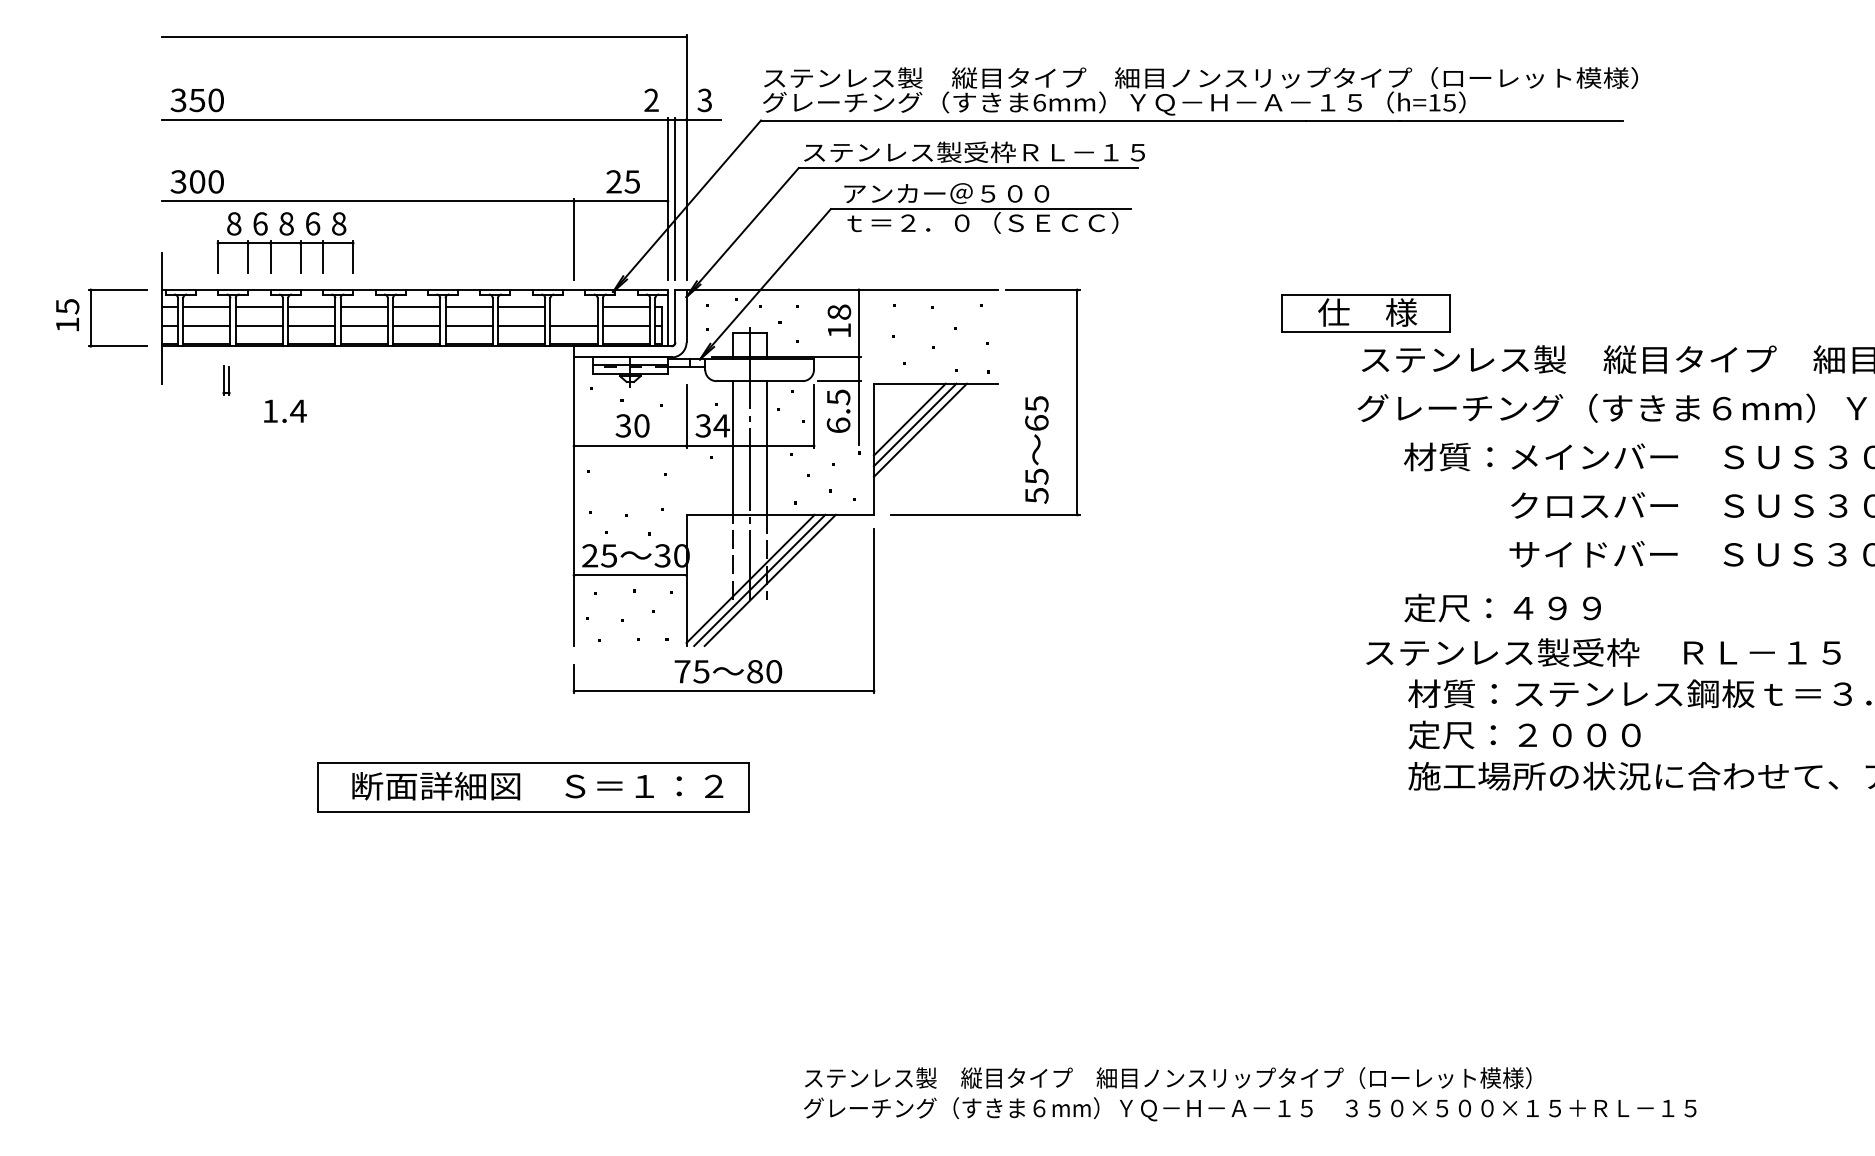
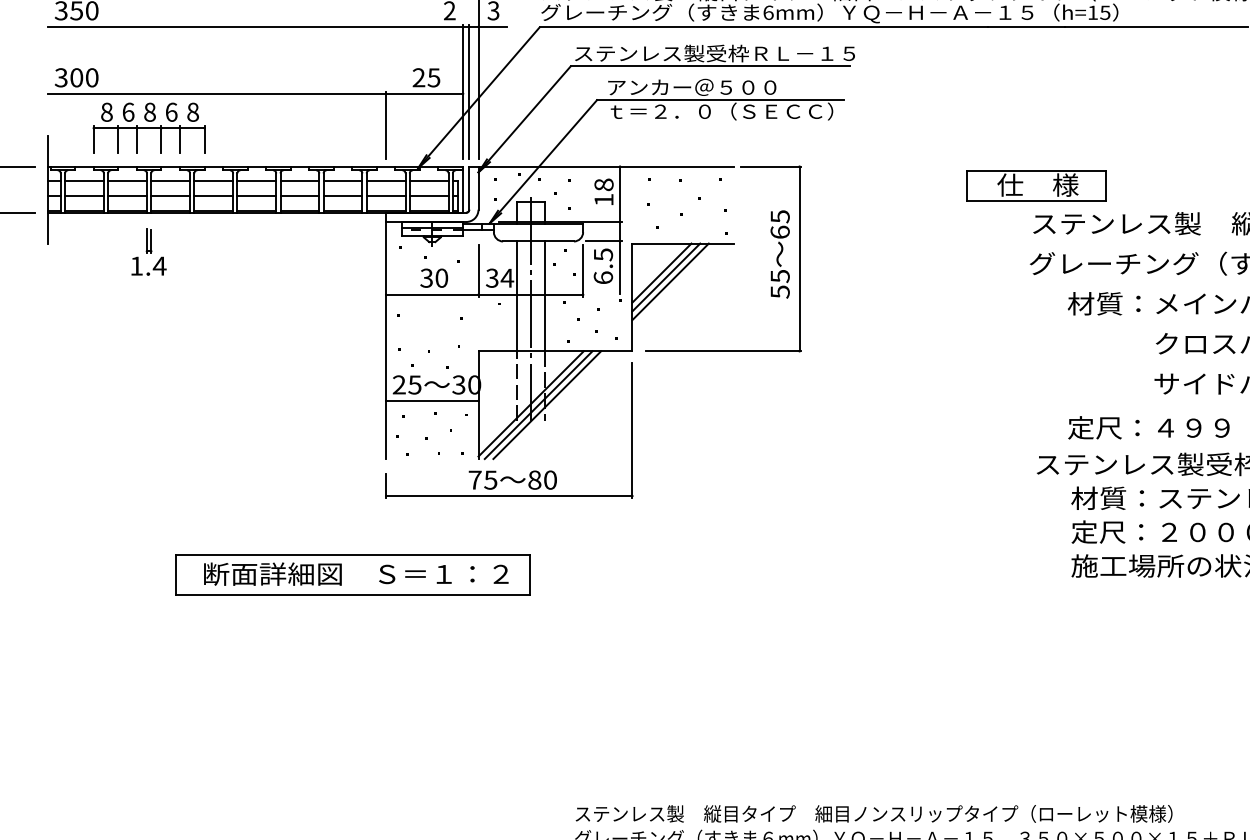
line: (573, 307) -> (385, 180), added
part: (226, 380) -> (149, 240), moved
text: (1036, 449) -> (779, 254), moved

